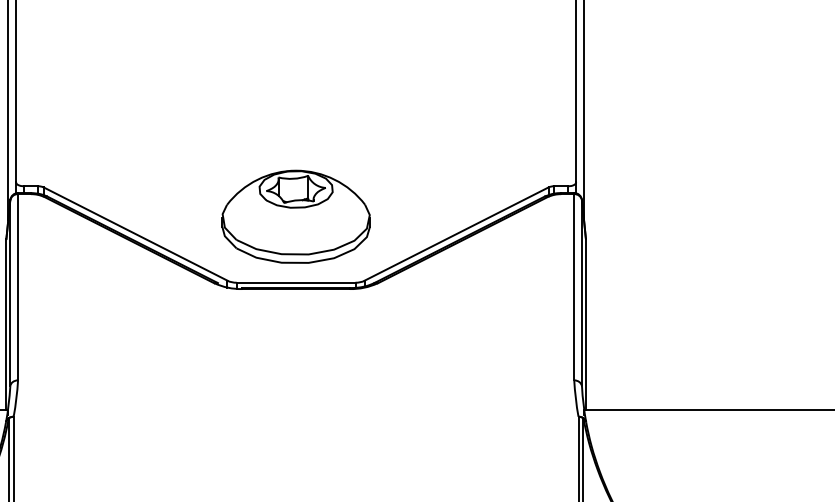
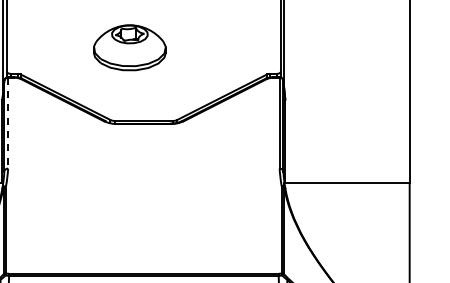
part: (295, 216) -> (129, 47), moved
line: (18, 287) -> (8, 123), solid -> dashed

